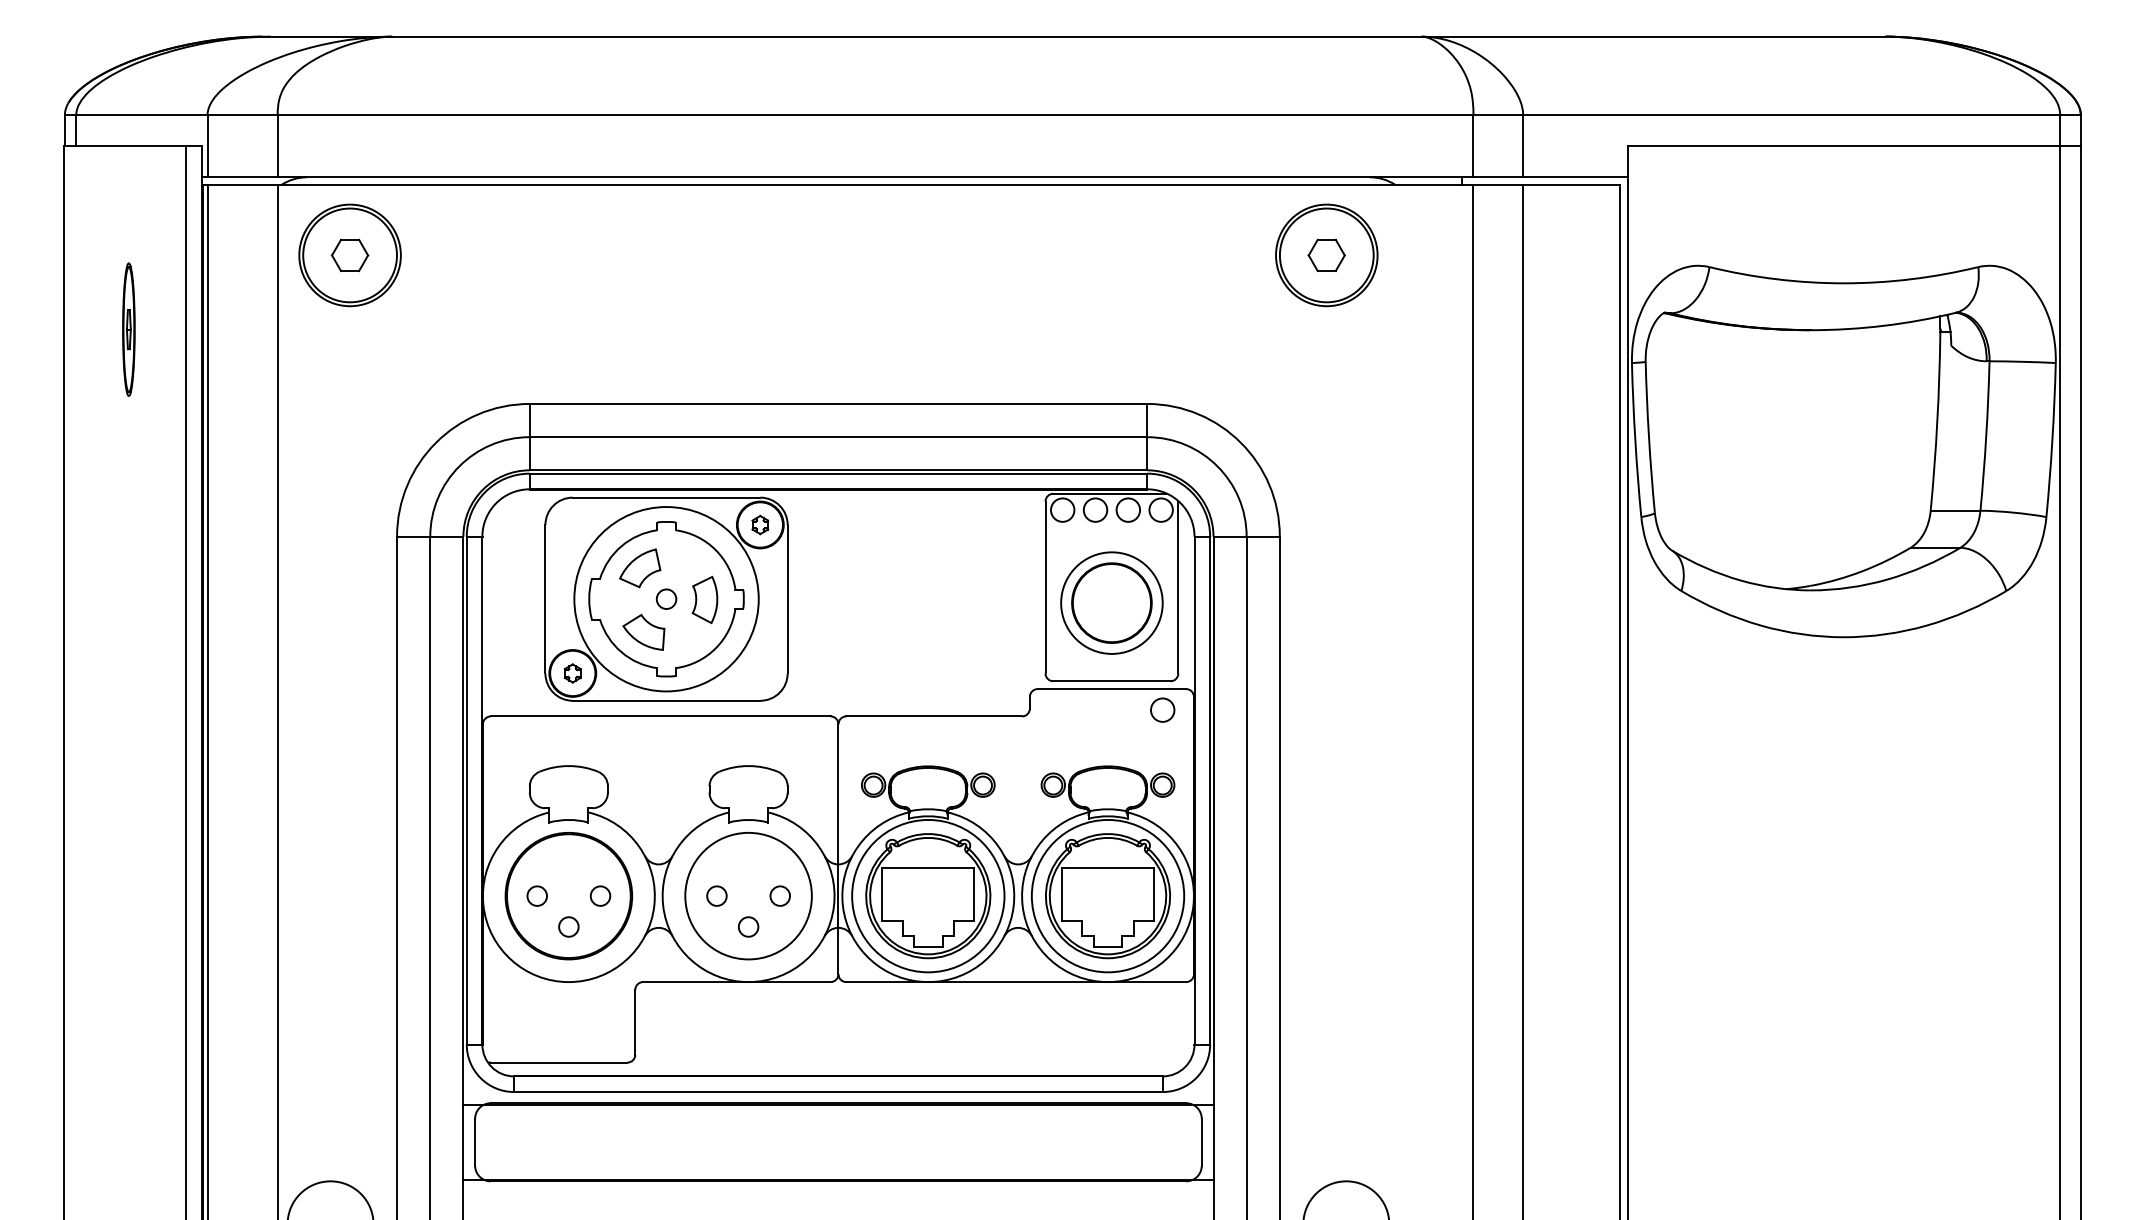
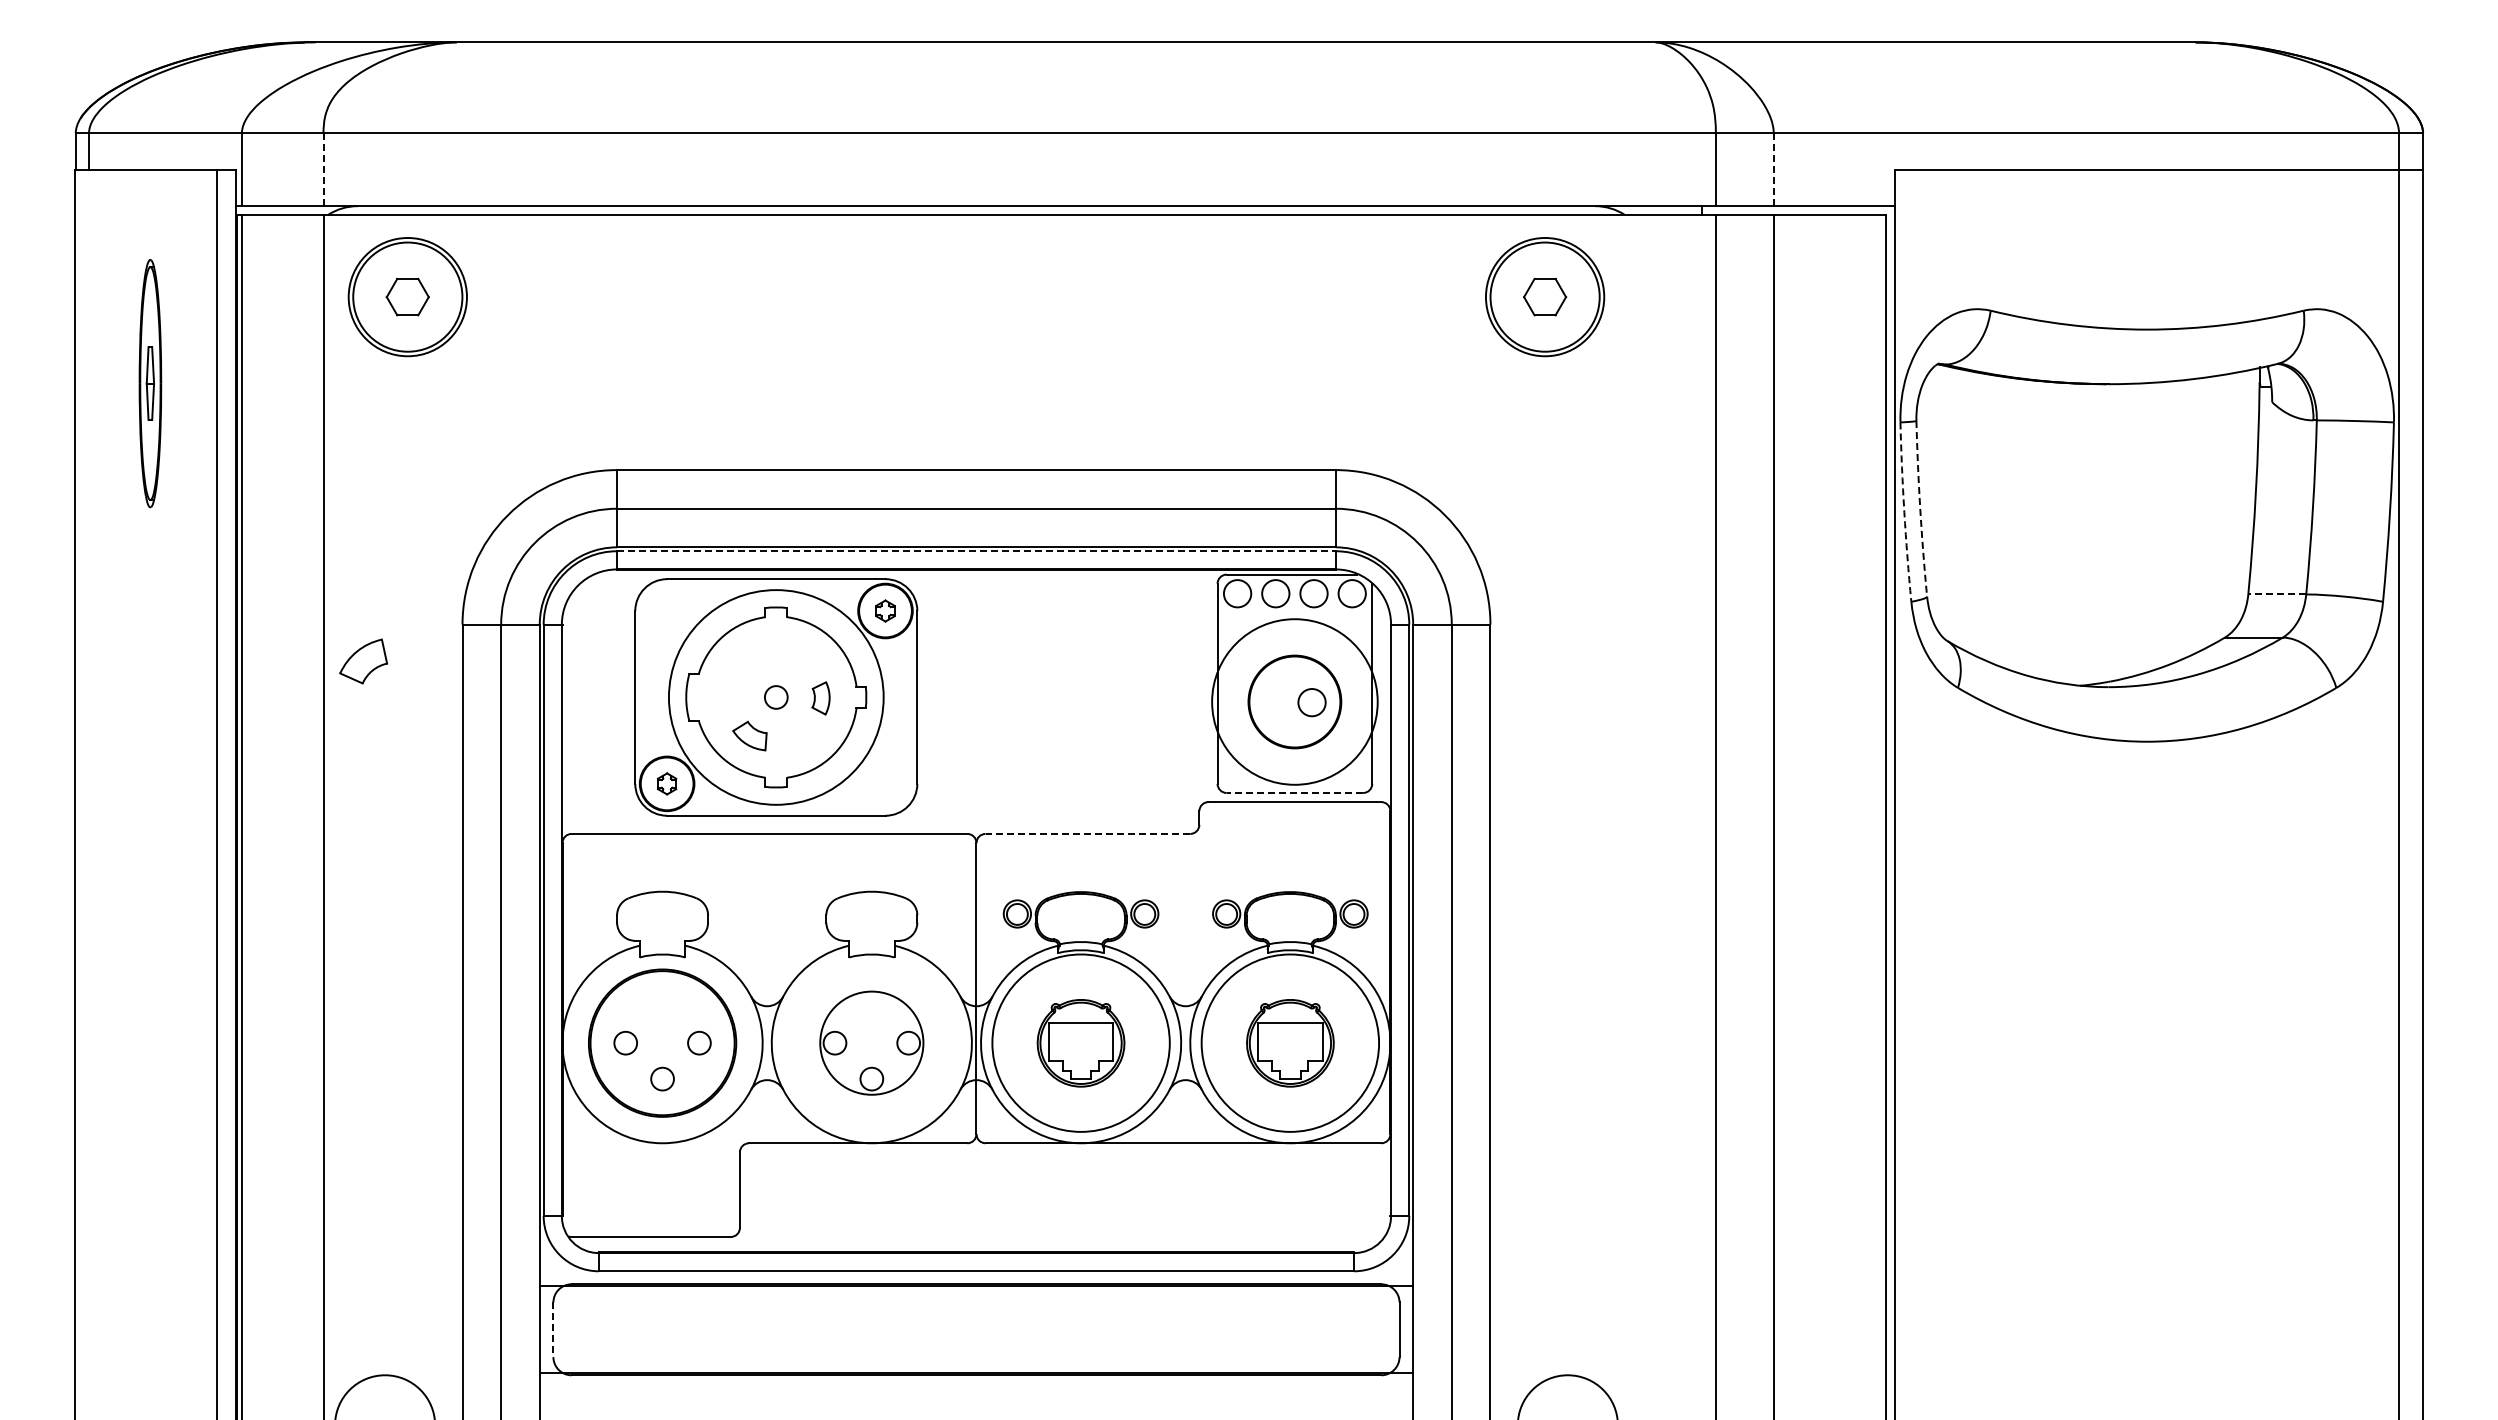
line: (277, 146) -> (323, 170), solid -> dashed
line: (1522, 146) -> (1773, 170), solid -> dashed
part: (128, 329) -> (149, 383), size x1.6
arc: (1649, 436) -> (1920, 508), solid -> dashed
arc: (1635, 440) -> (1904, 512), solid -> dashed
line: (838, 473) -> (976, 551), solid -> dashed
line: (1955, 510) -> (2277, 594), solid -> dashed
part: (640, 568) -> (363, 661), moved
part: (704, 600) -> (820, 698), size x0.6
circle: (1111, 602) -> (1294, 701), size x1.4
part: (643, 631) -> (749, 735), size x0.7
line: (1111, 680) -> (1294, 792), solid -> dashed
circle: (1162, 710) -> (1311, 702), moved
line: (933, 716) -> (1087, 833), solid -> dashed
circle: (748, 895) -> (871, 1042), size x0.7
part: (927, 896) -> (1080, 1043), size x0.6
part: (1108, 896) -> (1290, 1043), size x0.6
line: (475, 1142) -> (553, 1330), solid -> dashed

